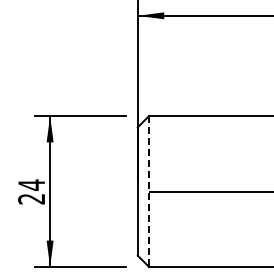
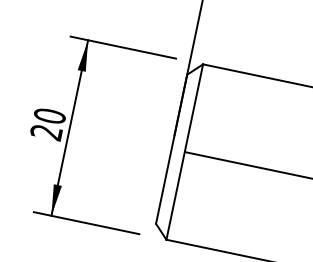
text: (31, 184) -> (49, 115), 24 -> 20
line: (149, 192) -> (184, 153), dashed -> solid

